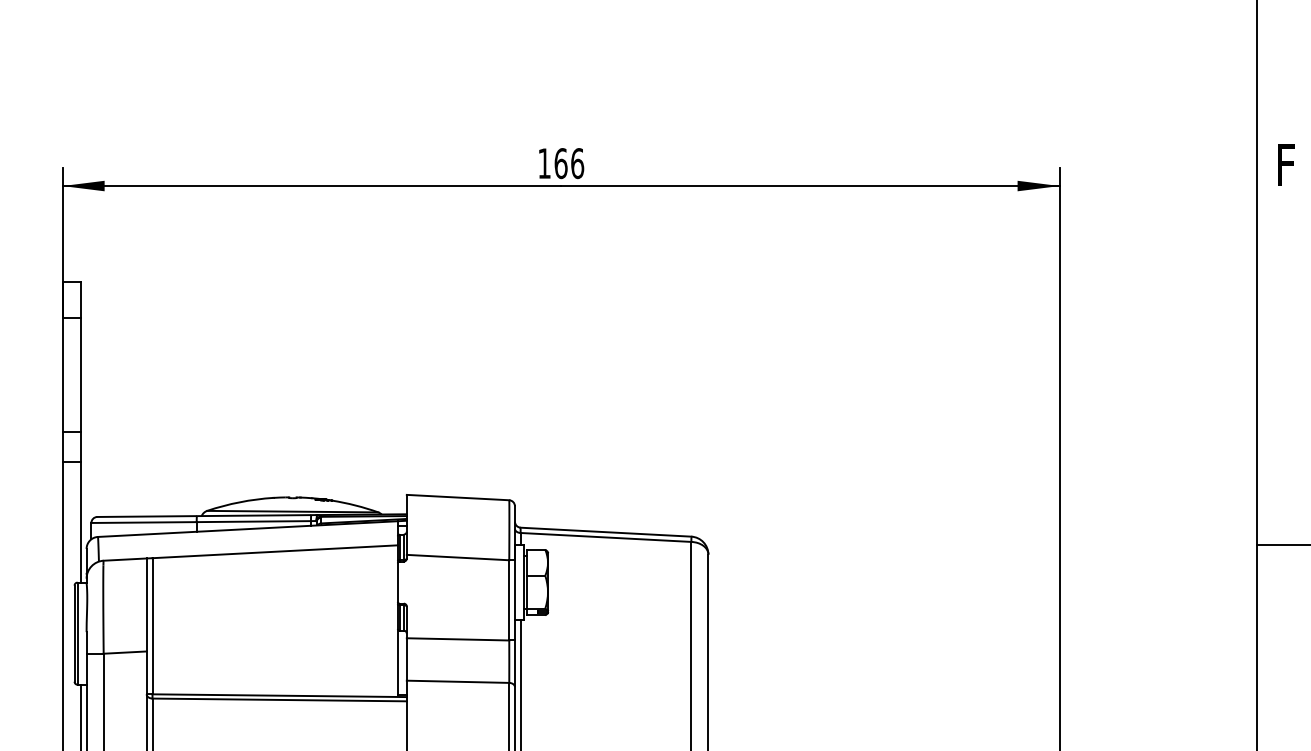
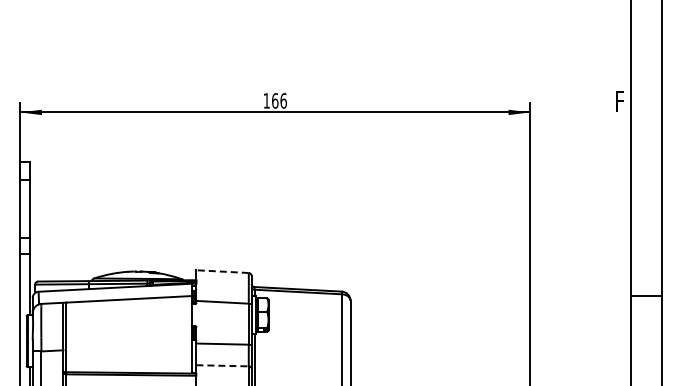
text: (1285, 164) -> (619, 101), moved
line: (457, 497) -> (222, 271), solid -> dashed
line: (459, 681) -> (223, 365), solid -> dashed

